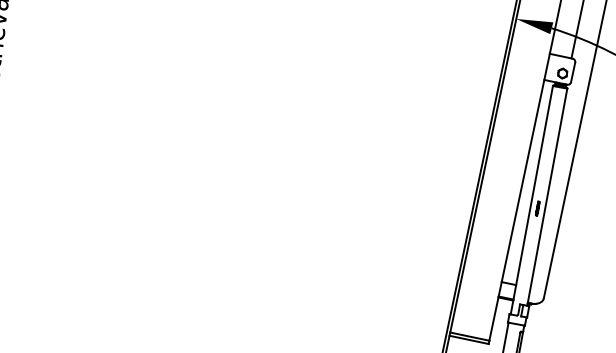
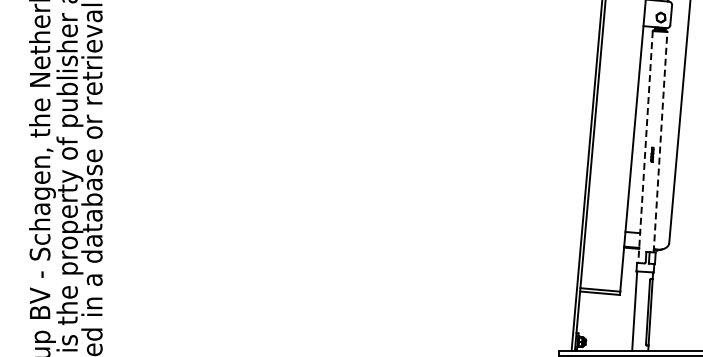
line: (547, 196) -> (660, 141), solid -> dashed
line: (531, 200) -> (645, 147), solid -> dashed

